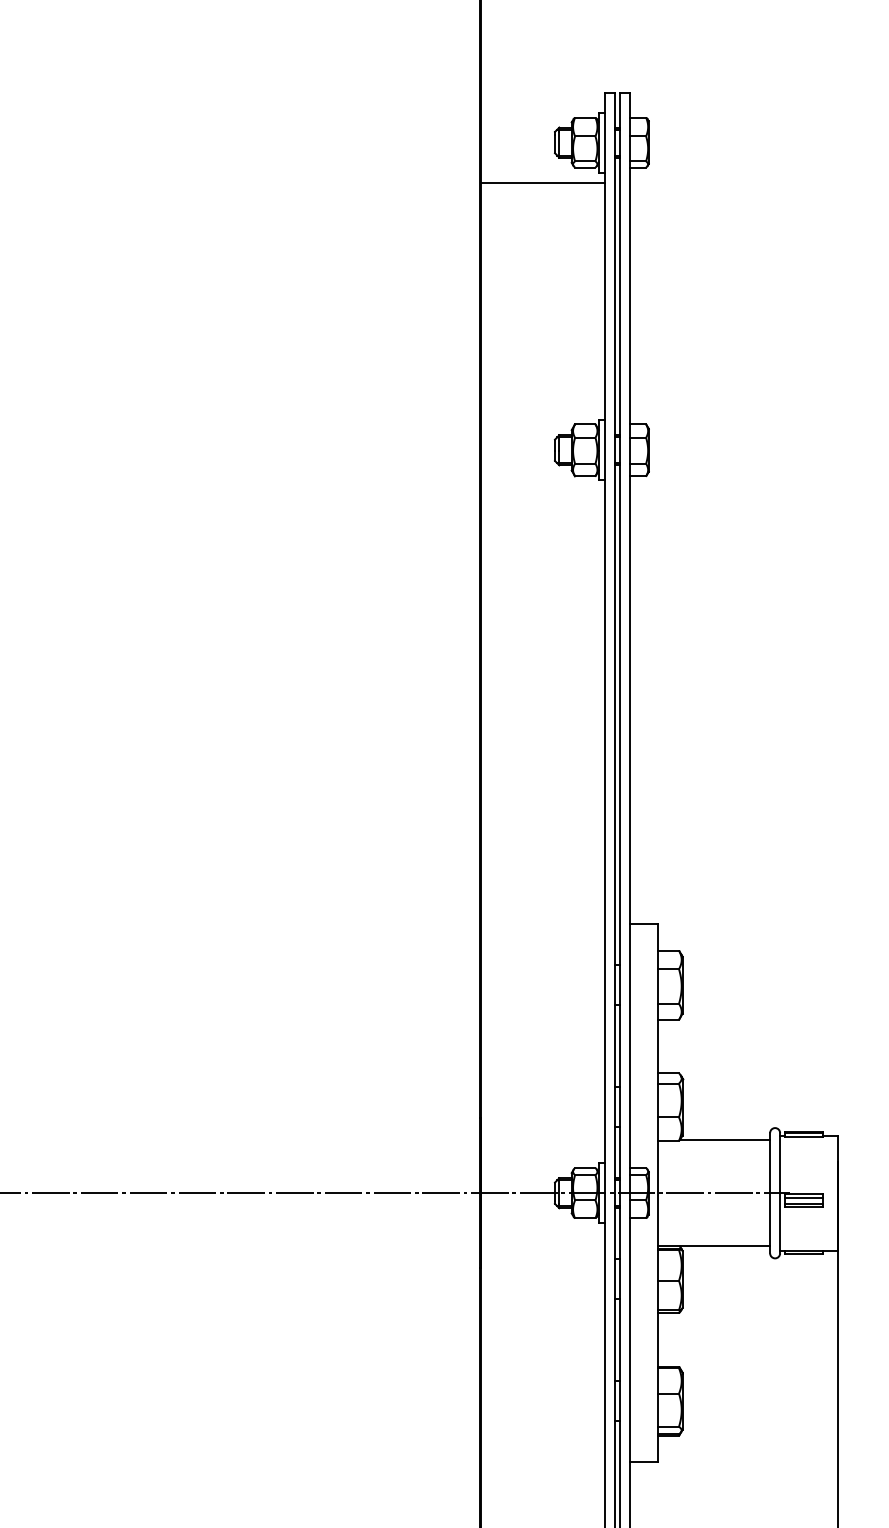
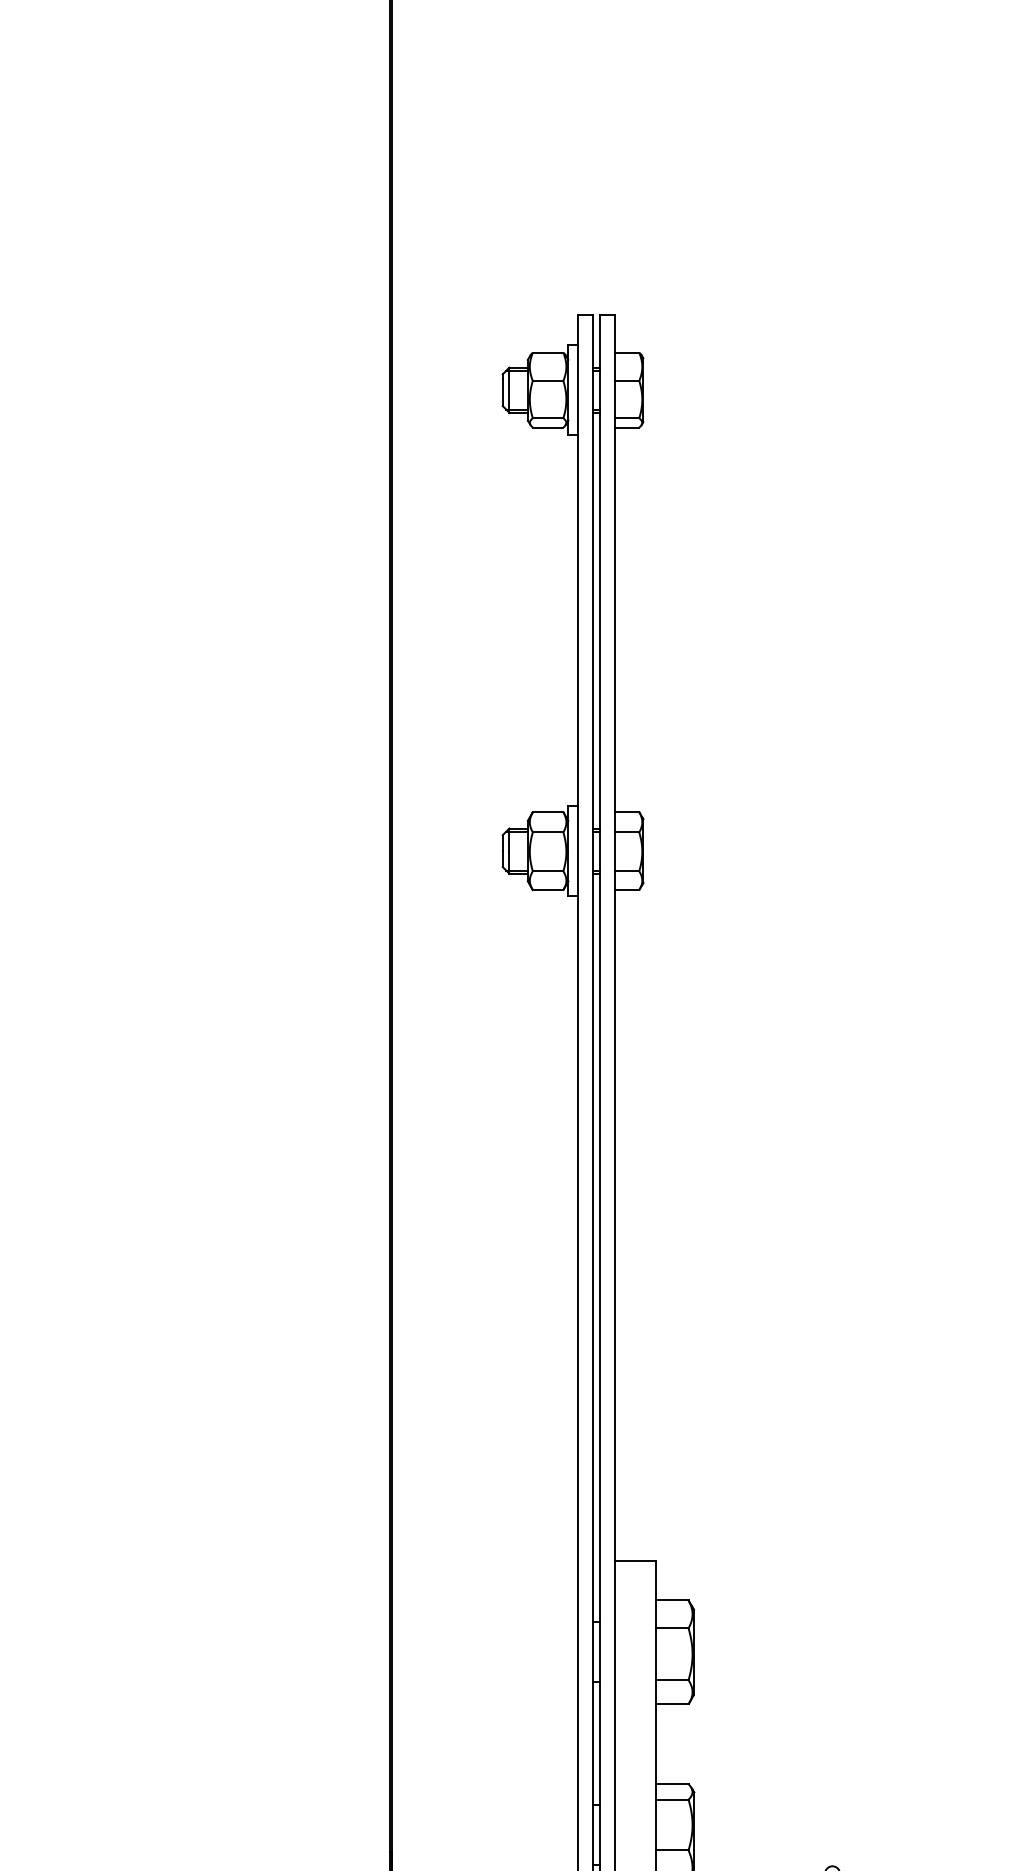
line: (543, 182) -> (485, 449), removed

